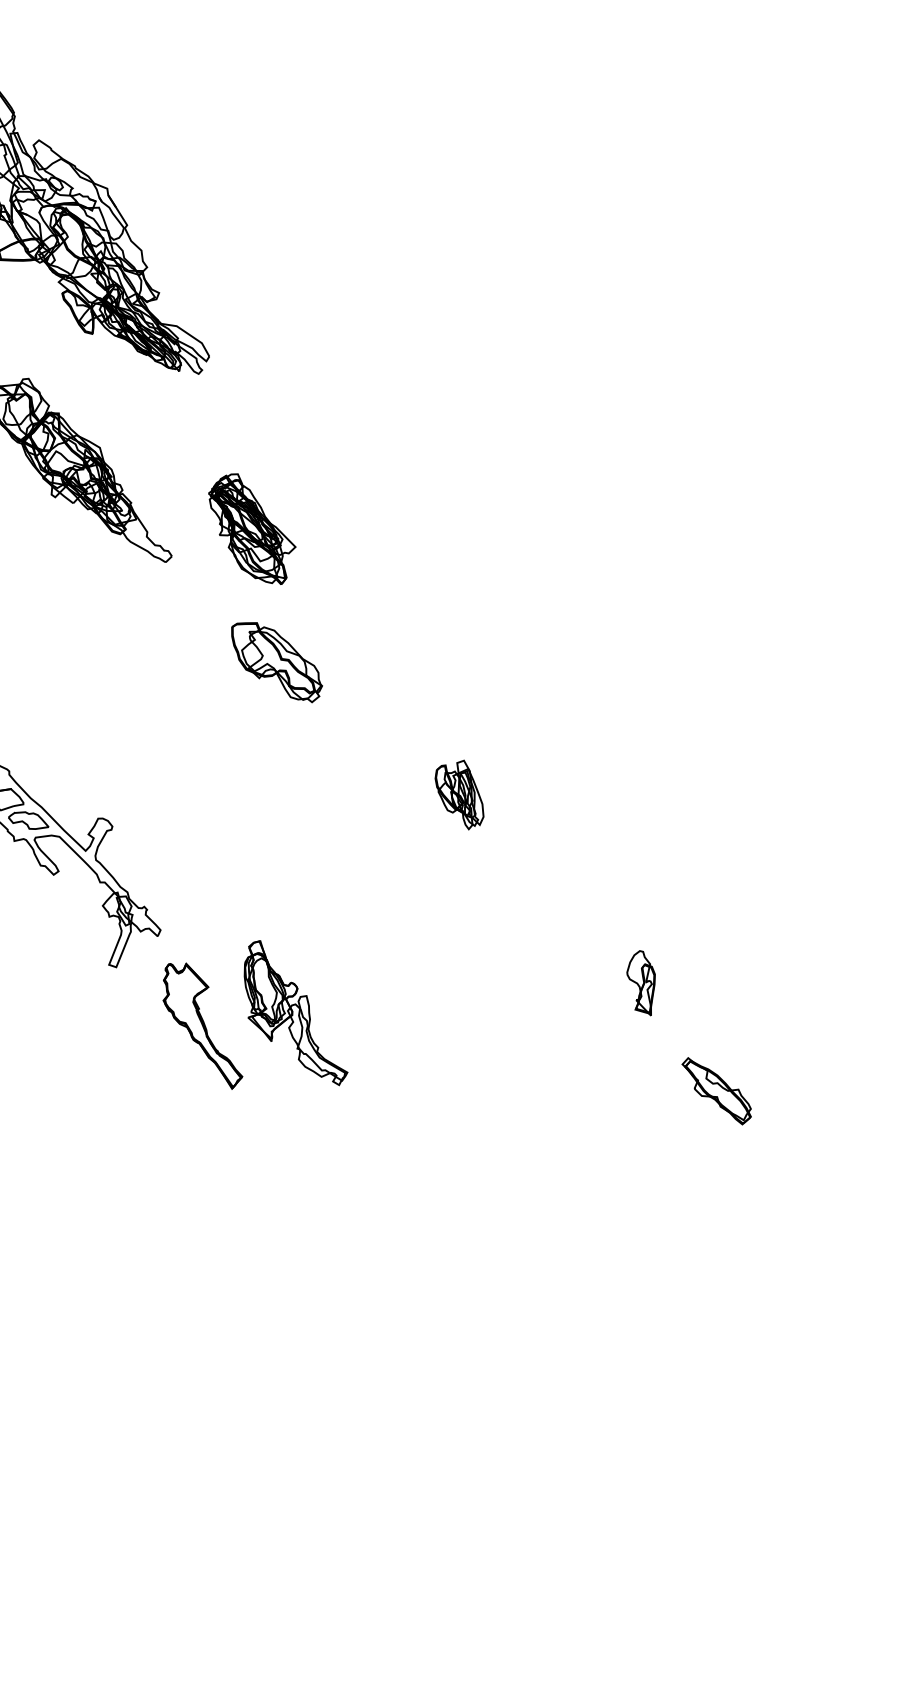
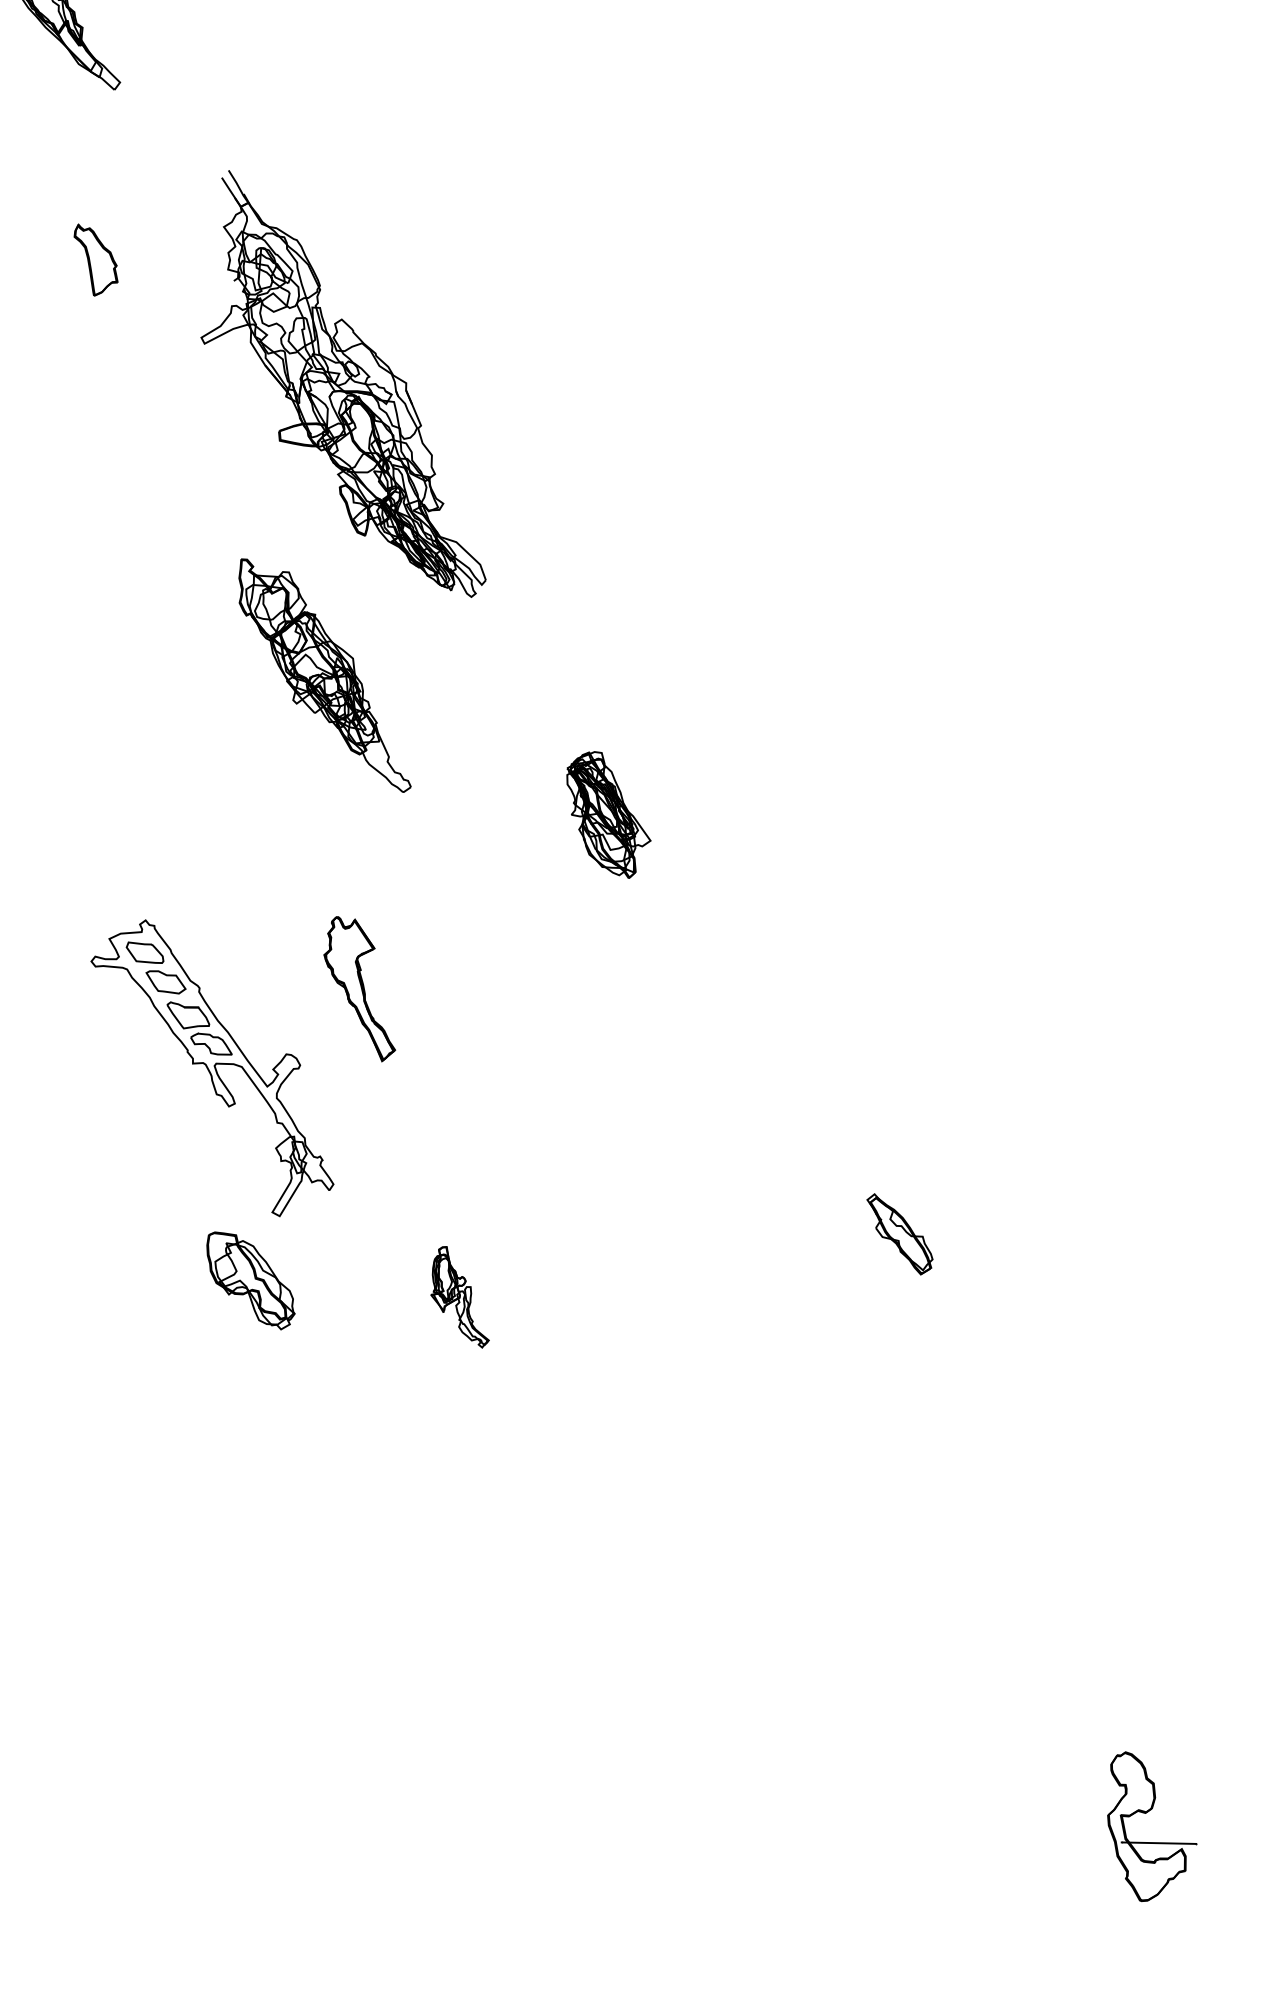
part: (253, 529) -> (608, 814), moved
part: (276, 662) -> (250, 1280), moved
part: (459, 796) -> (676, 1093), removed
part: (642, 983) -> (838, 1325), removed
part: (292, 1014) -> (459, 1297), size x0.6
part: (200, 1026) -> (359, 989), moved
part: (716, 1091) -> (899, 1234), moved

